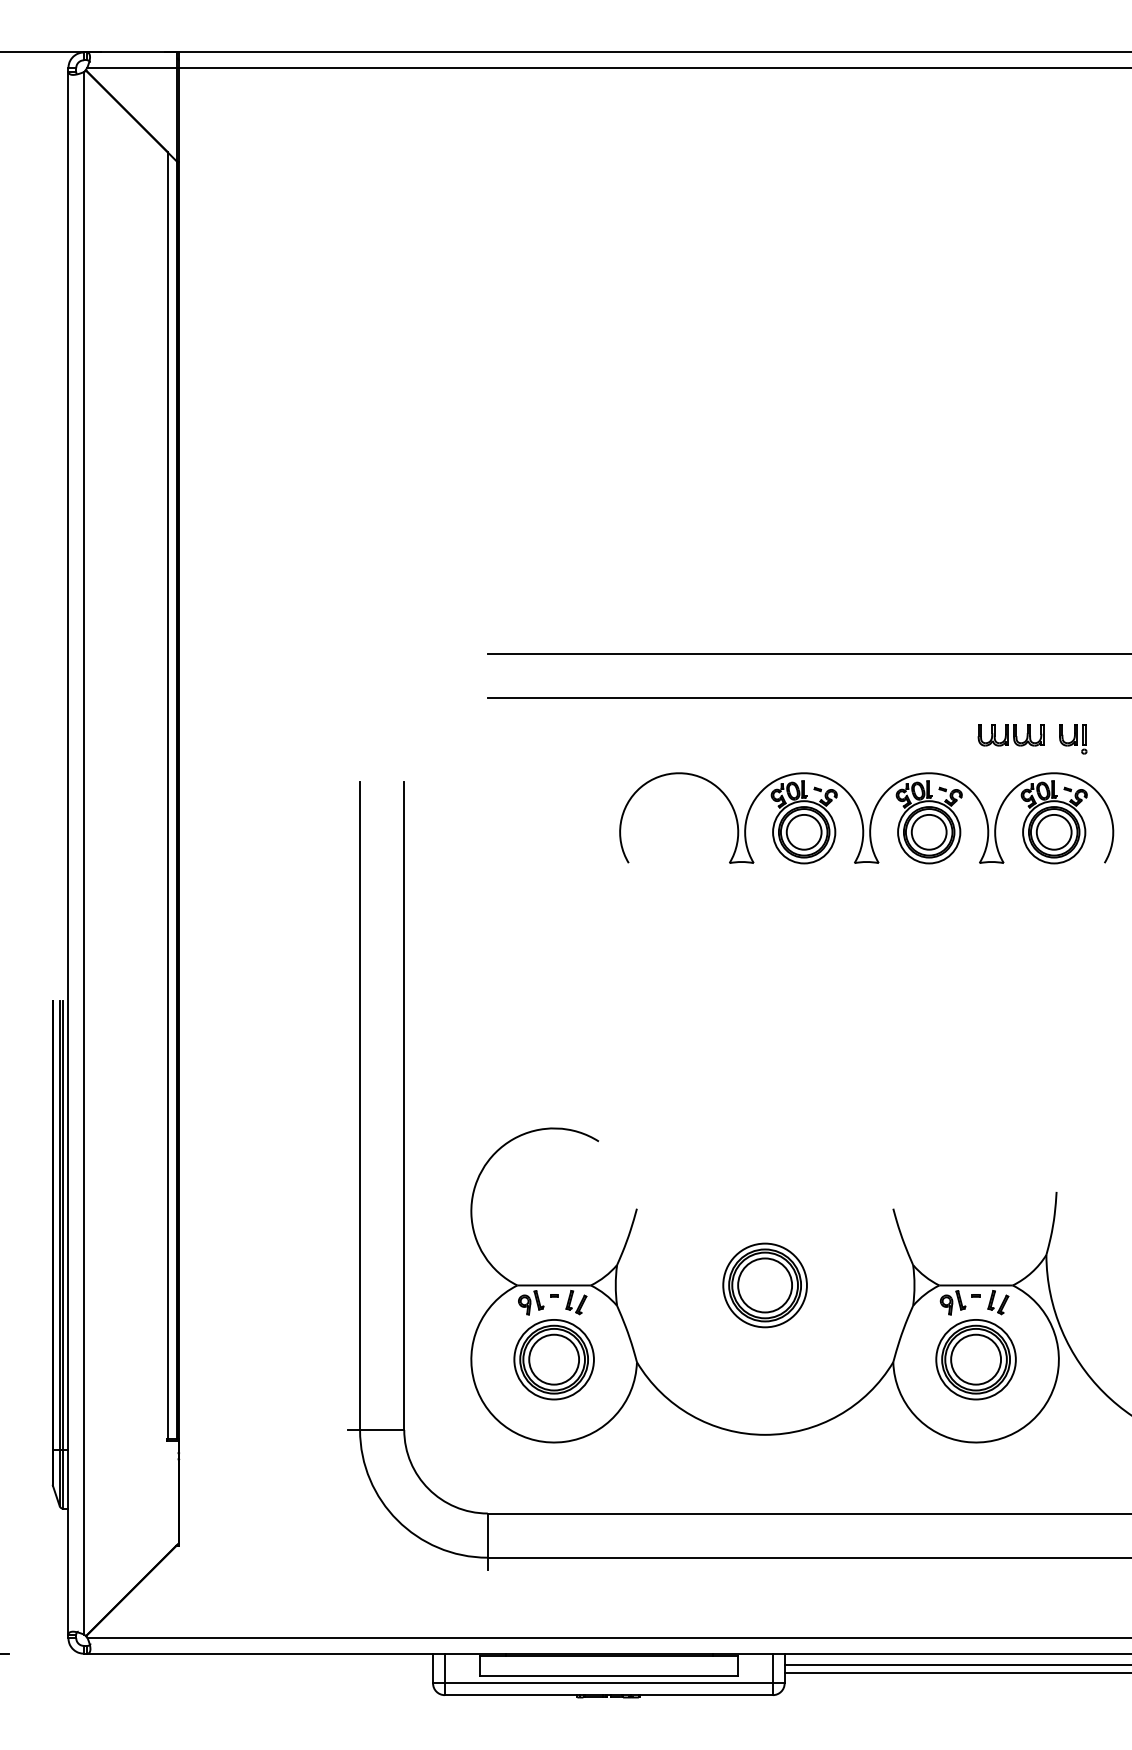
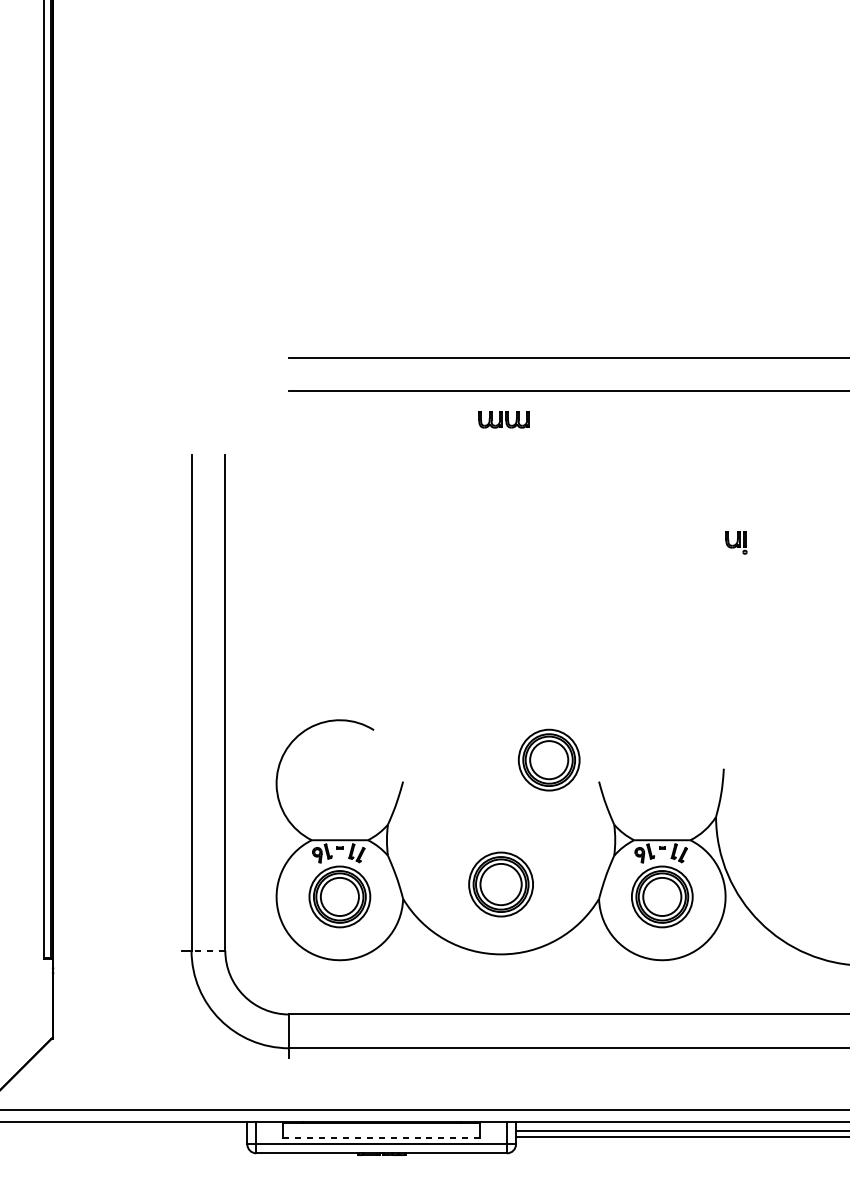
part: (1010, 735) -> (503, 419), moved
part: (1073, 739) -> (736, 542), moved
part: (866, 818) -> (578, 483), removed
part: (827, 1180) -> (548, 760), added
part: (764, 1285) -> (500, 884), moved
line: (381, 1430) -> (207, 951), solid -> dashed
line: (608, 1675) -> (381, 1138), solid -> dashed

